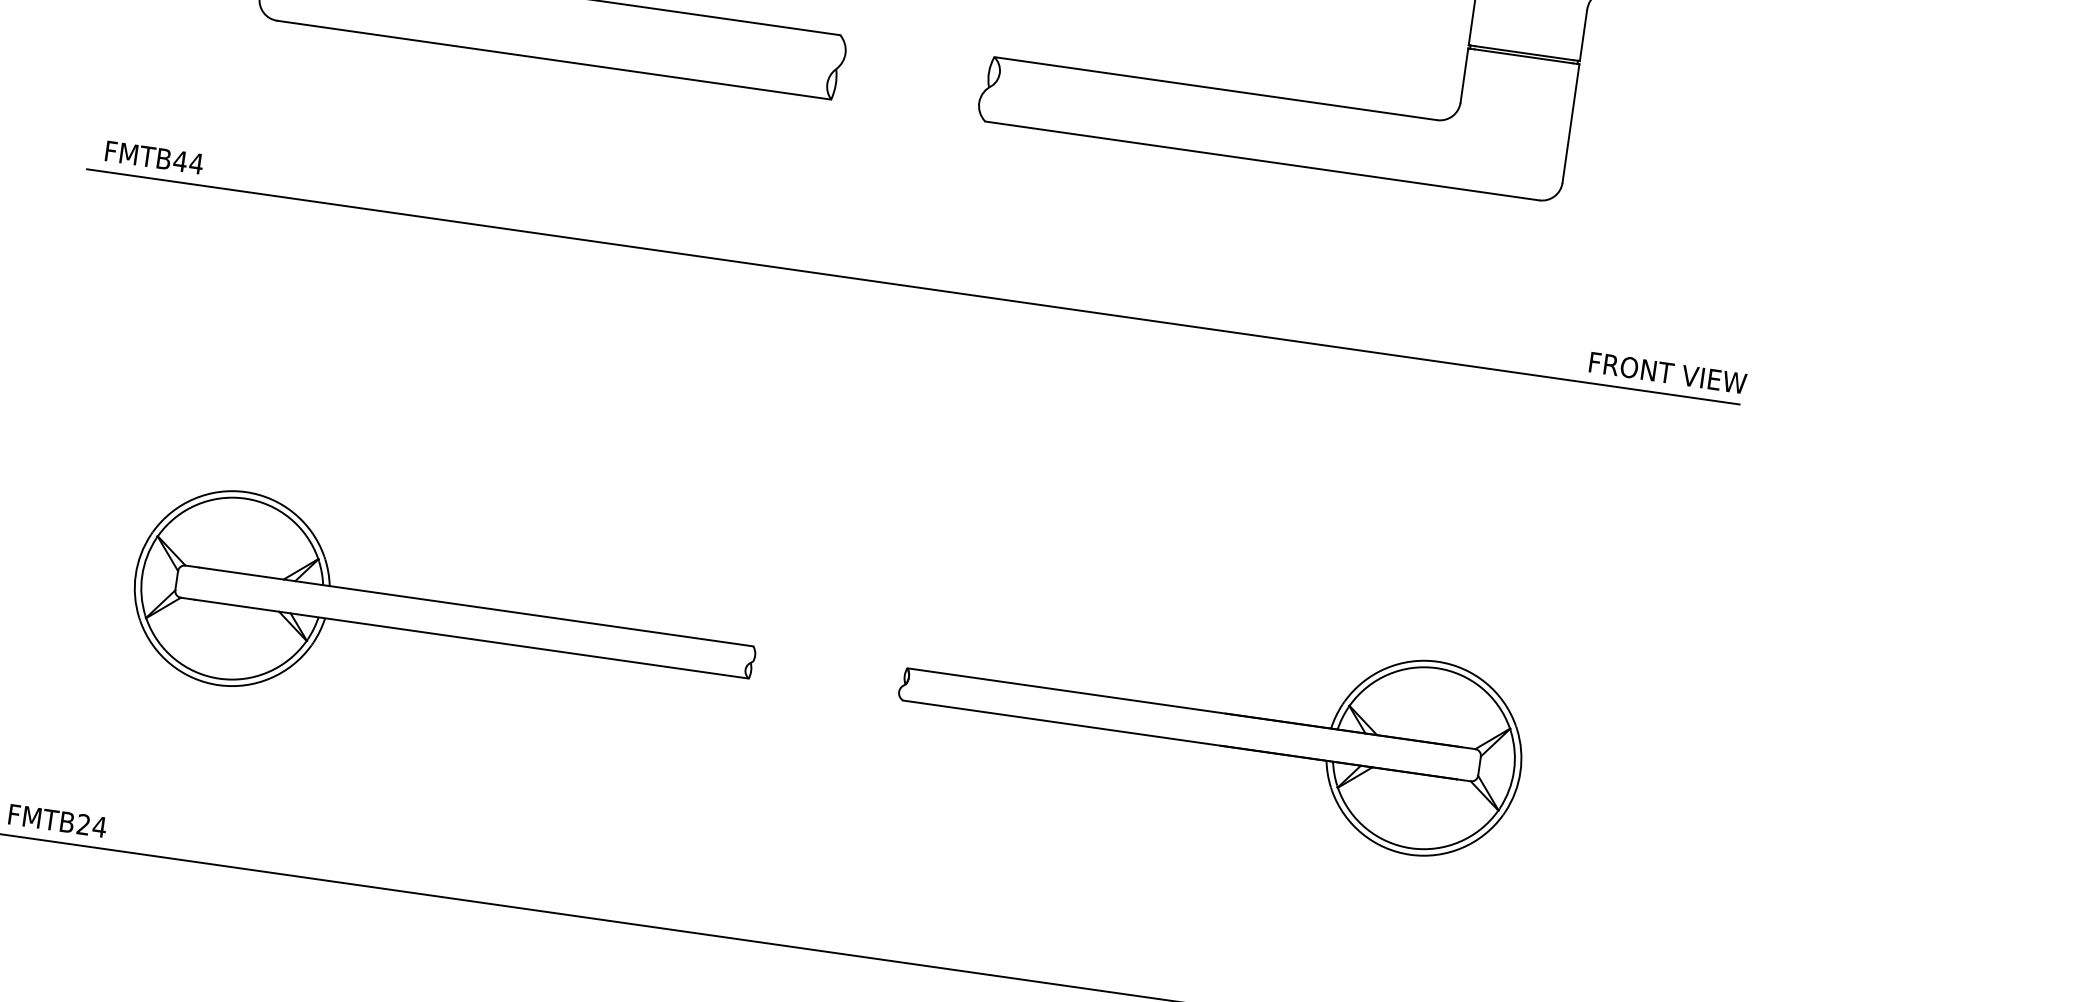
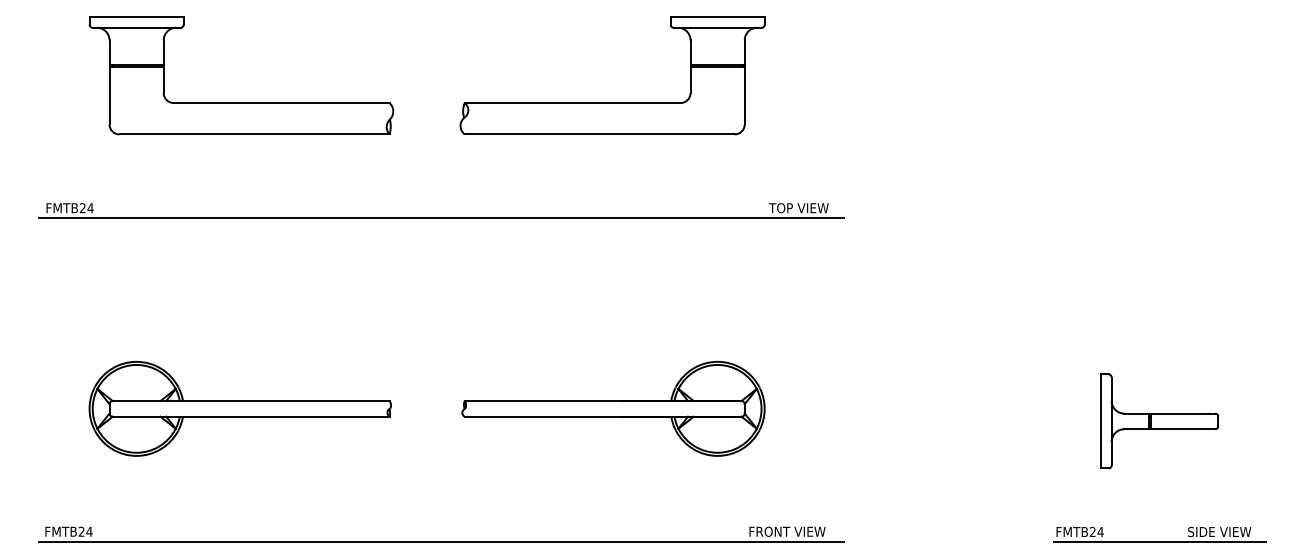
text: (179, 161) -> (82, 208), FMTB44 -> FMTB24
text: (1666, 373) -> (807, 208), FRONT VIEW -> TOP VIEW

